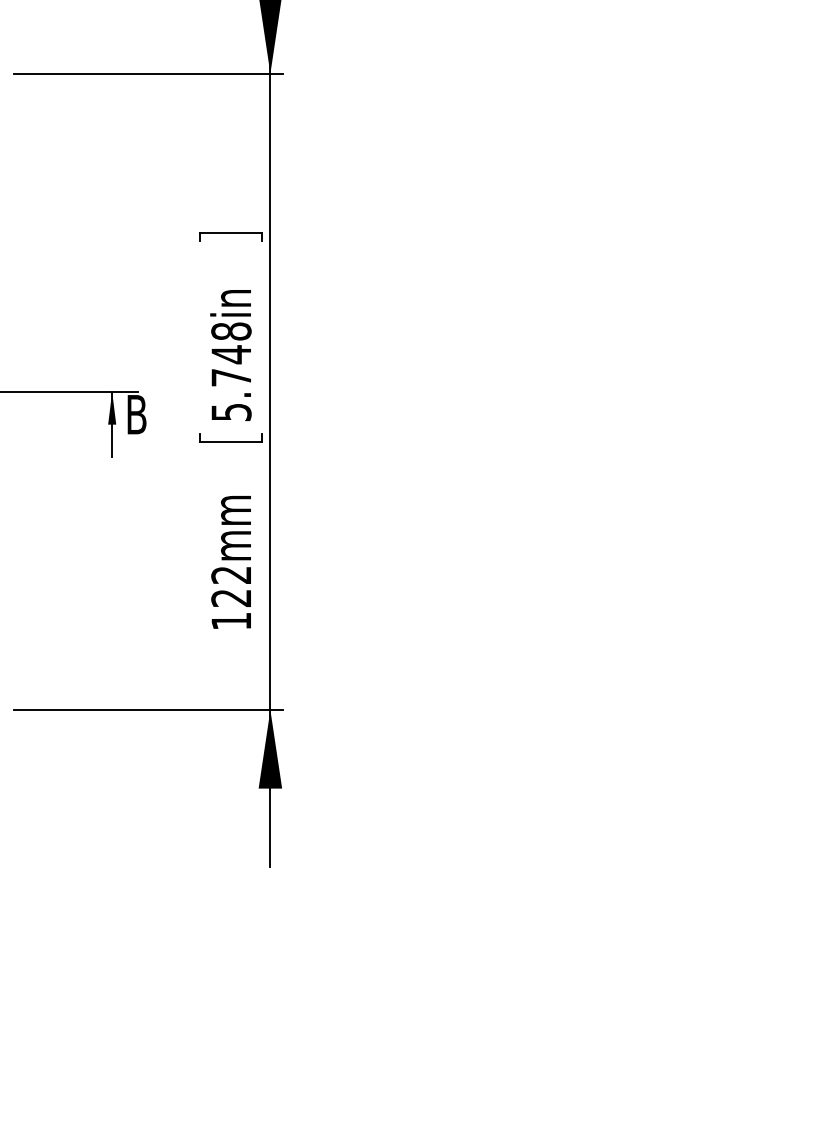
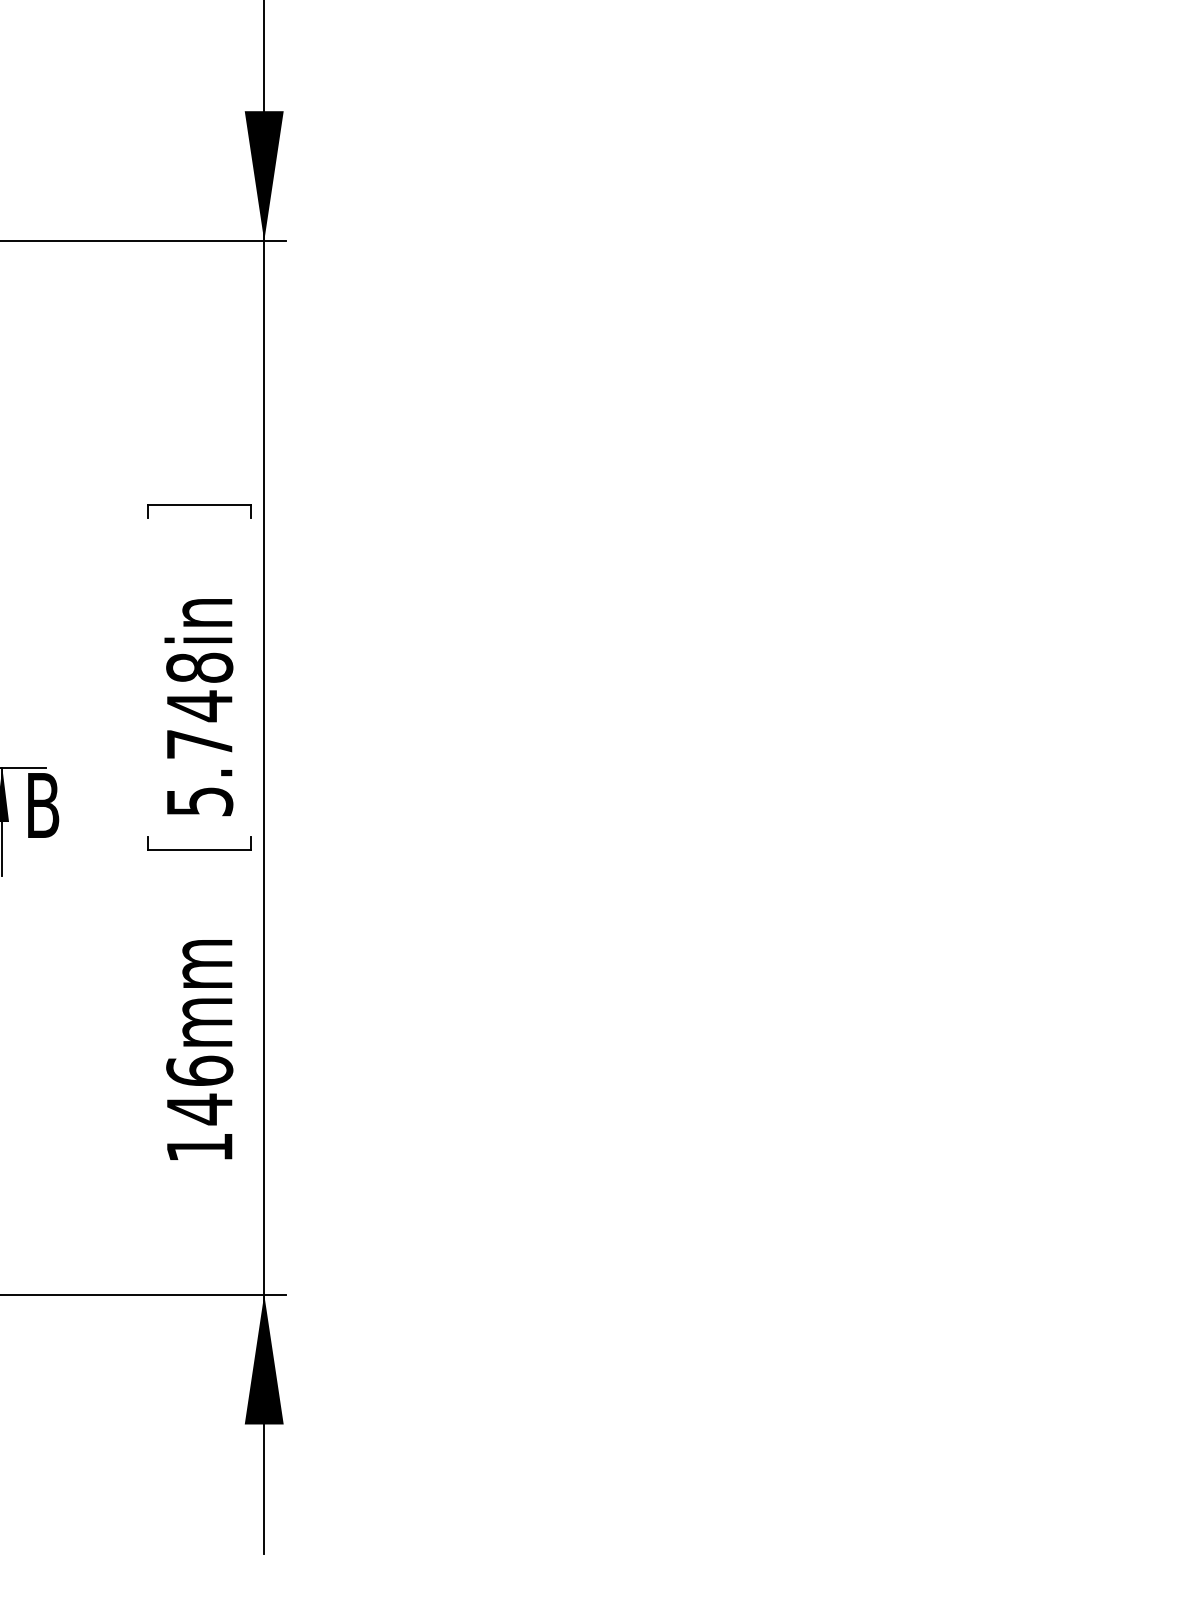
text: (231, 586) -> (199, 1089), 122mm -> 146mm

